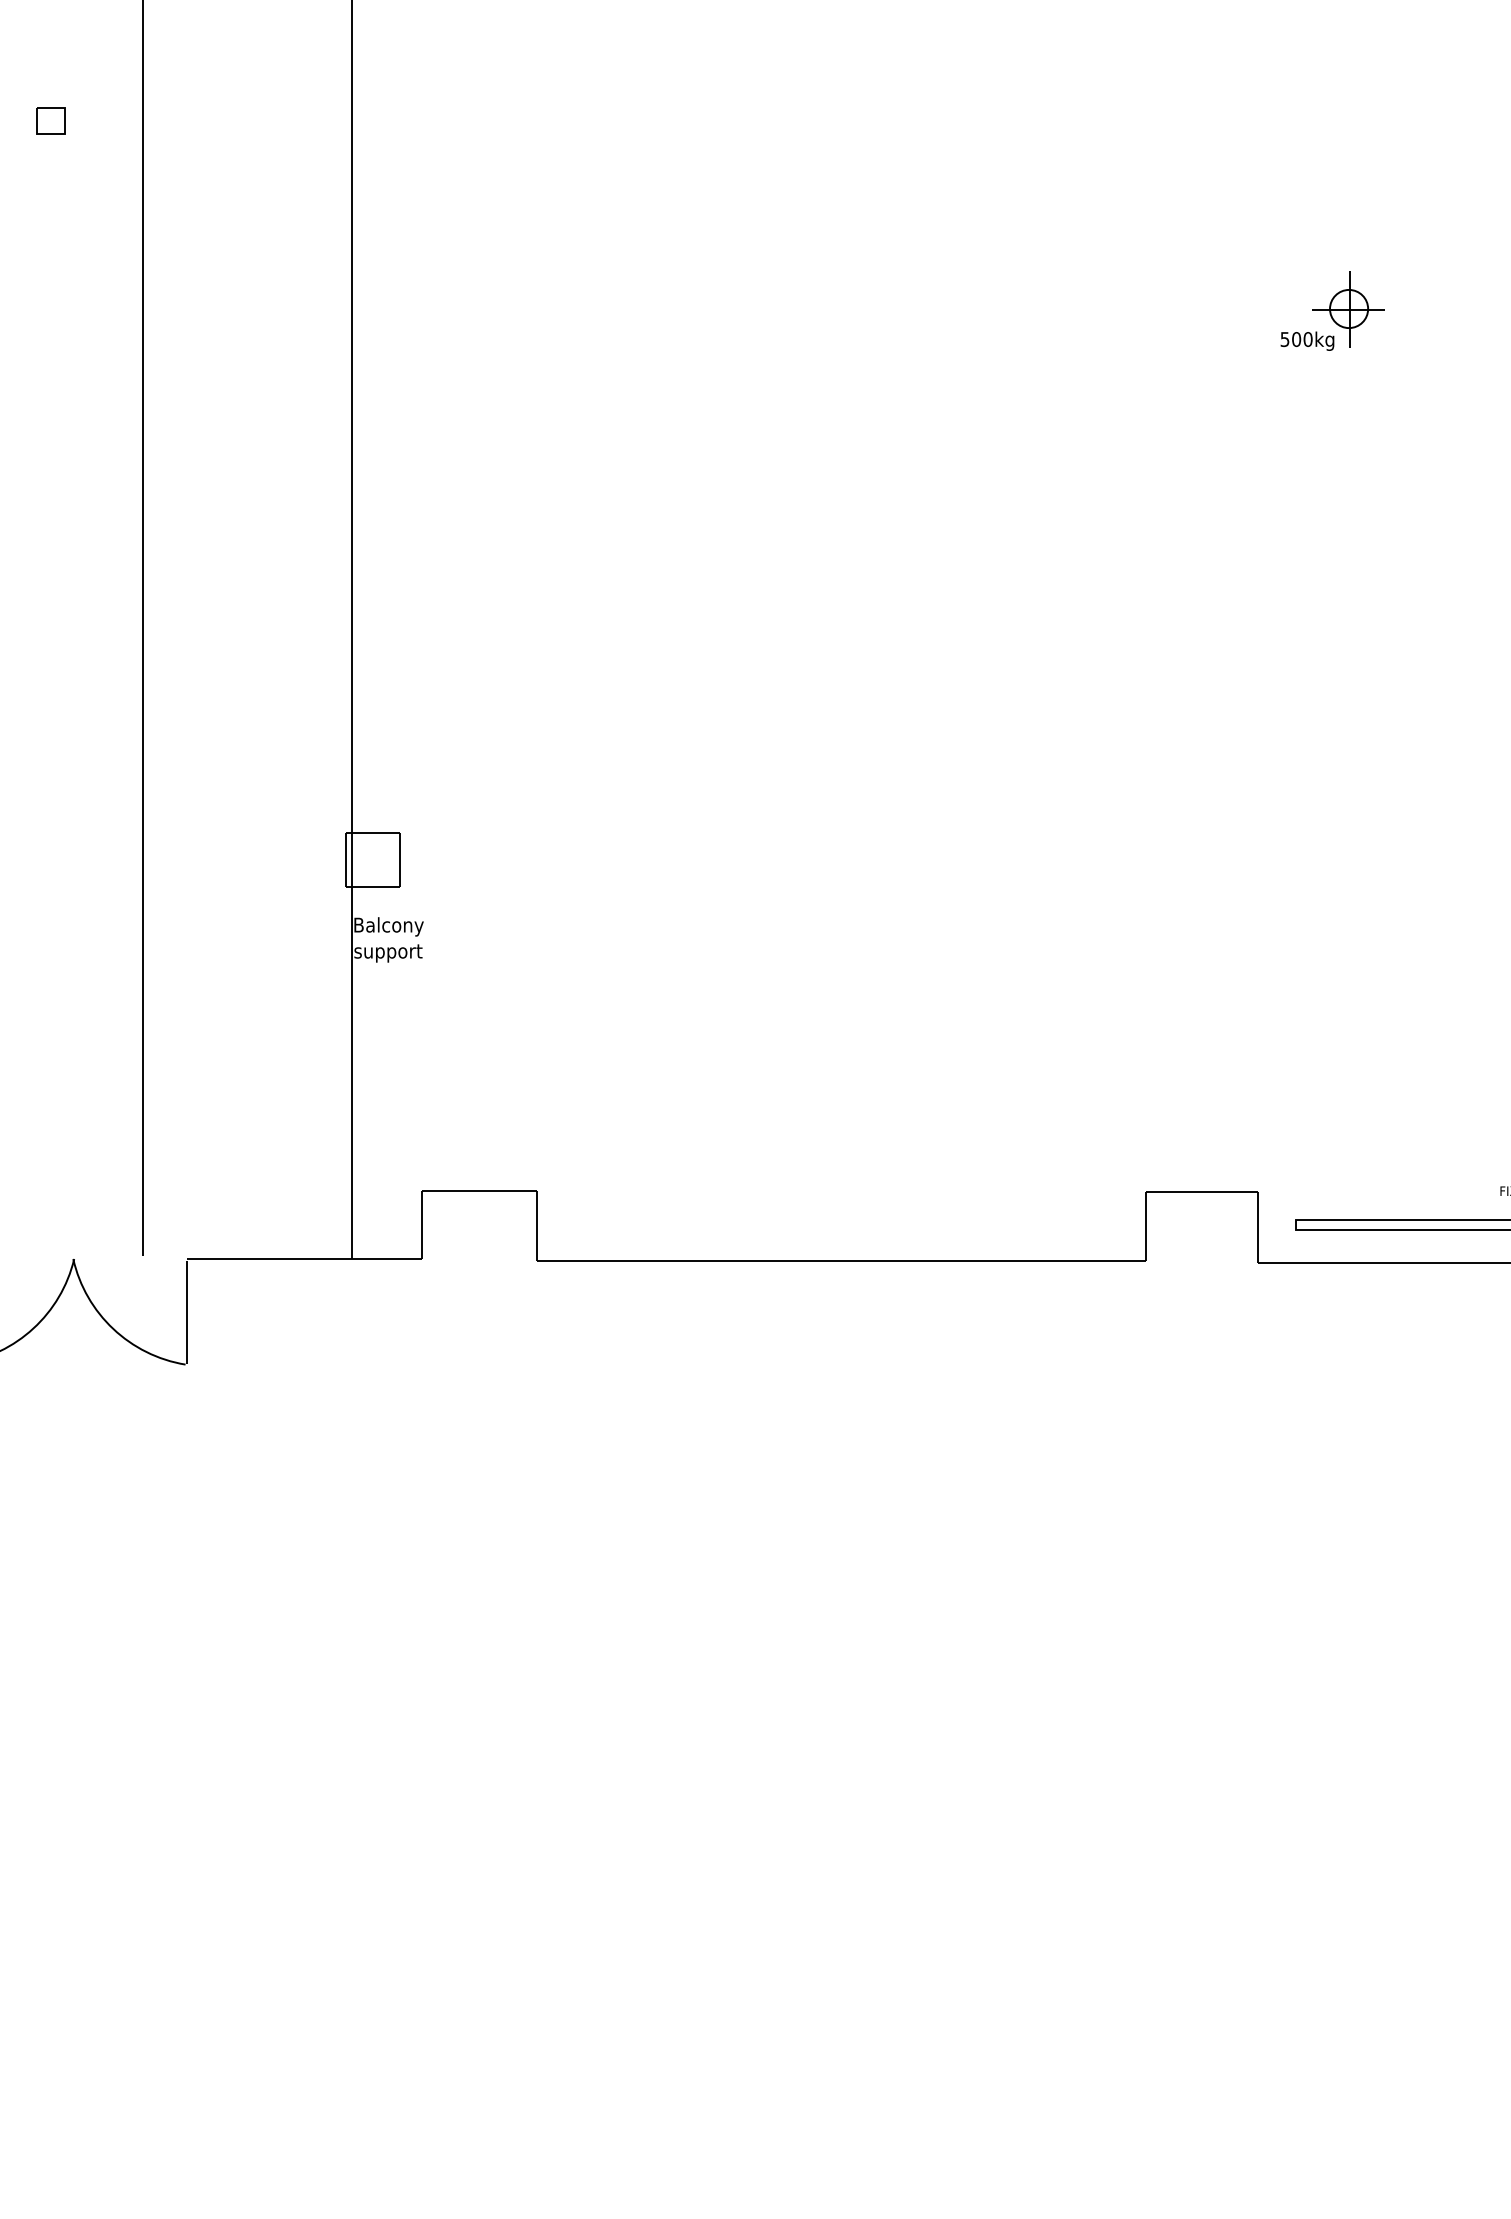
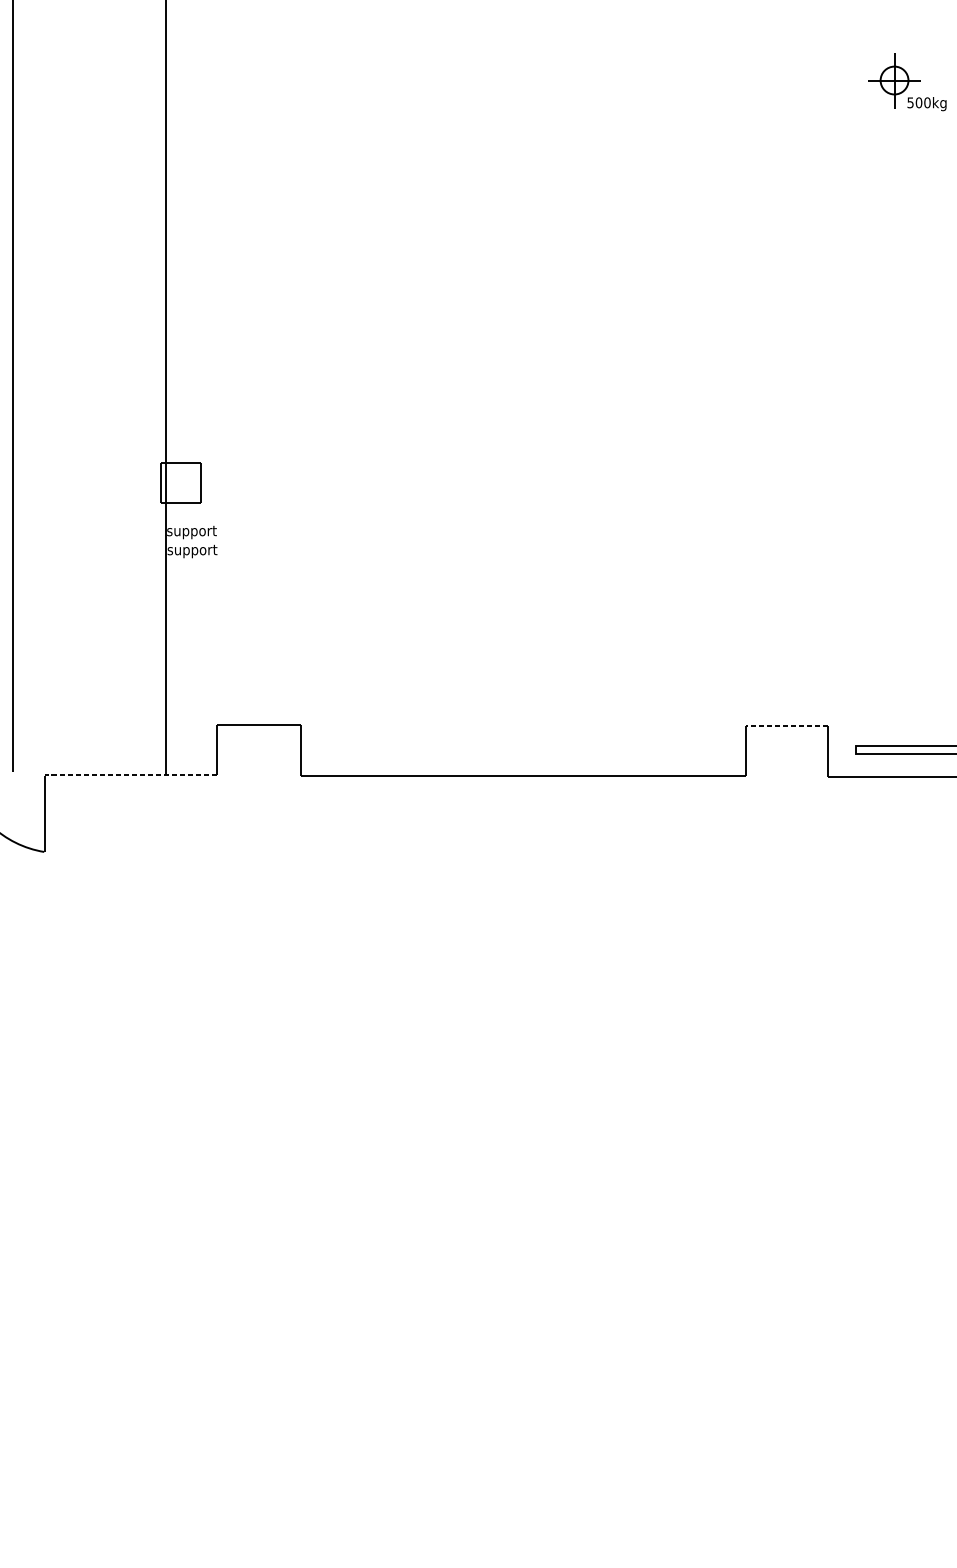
text: (1307, 340) -> (927, 103), moved
text: (388, 926) -> (192, 531), Balcony -> support
line: (1201, 1191) -> (786, 725), solid -> dashed
line: (304, 1259) -> (131, 775), solid -> dashed

